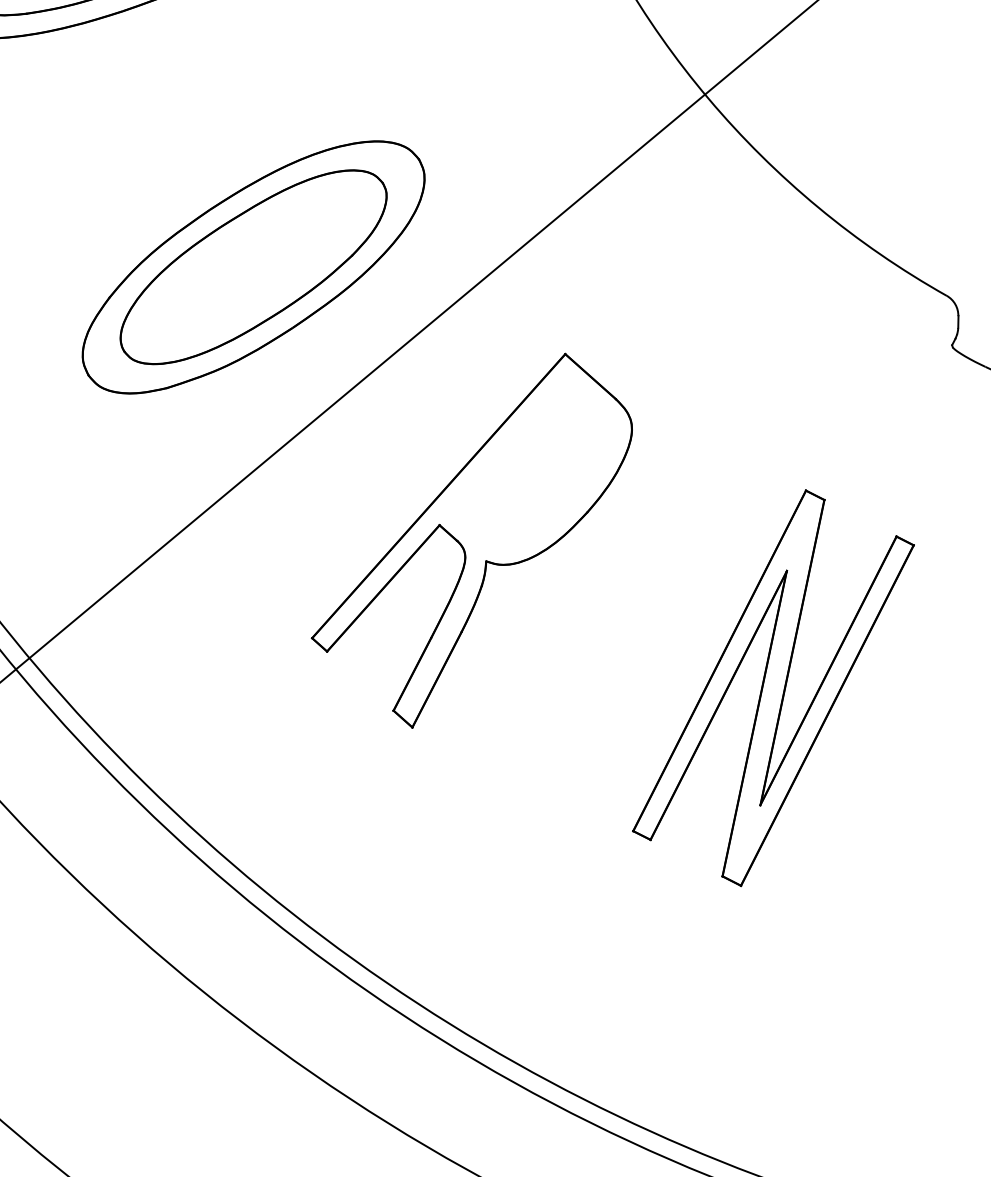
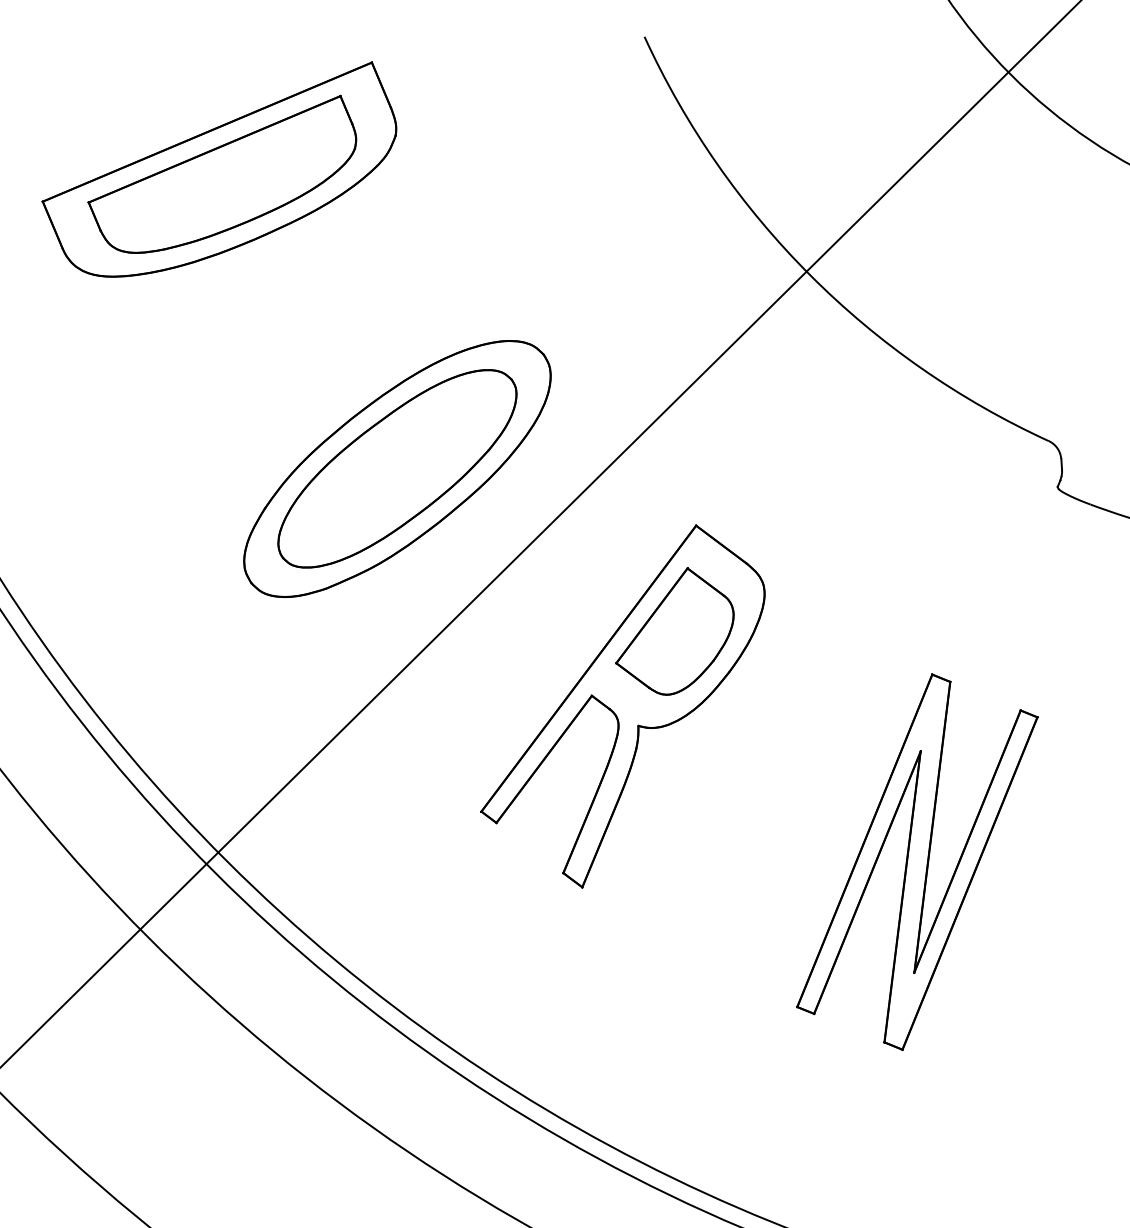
part: (532, 464) -> (674, 631), added
part: (773, 687) -> (917, 861), moved

